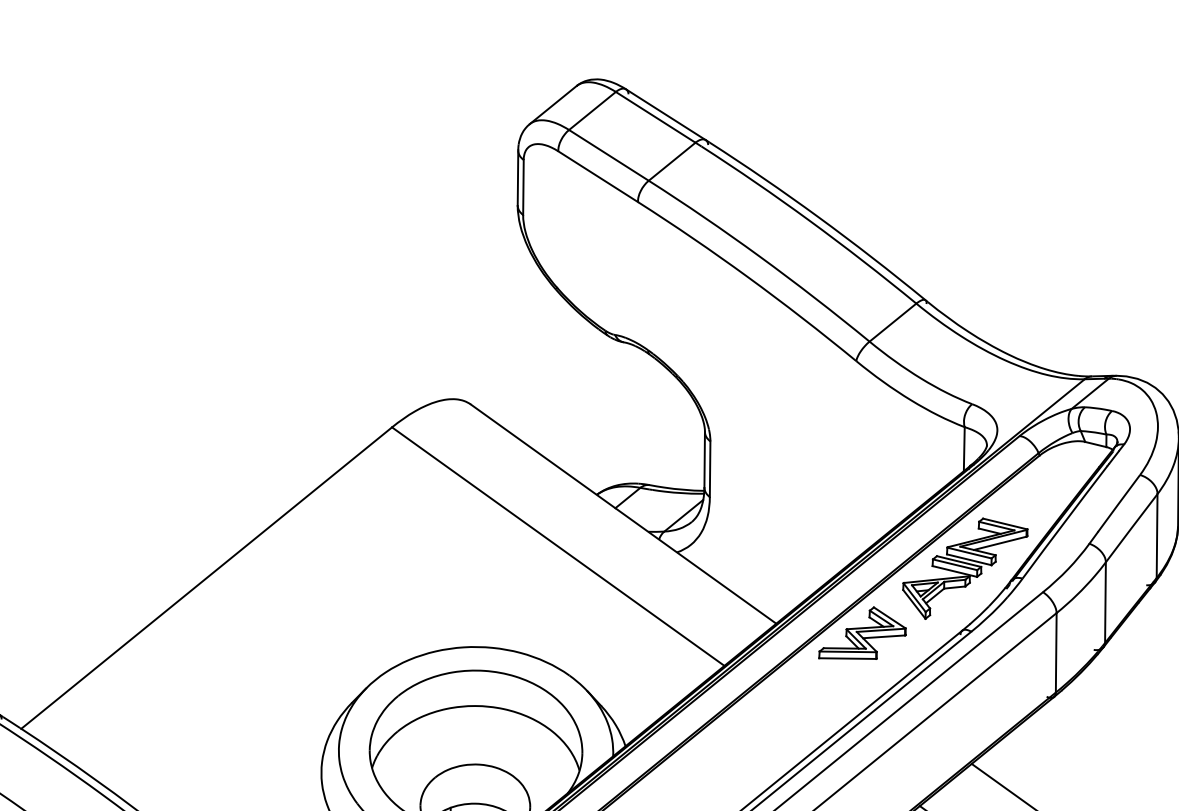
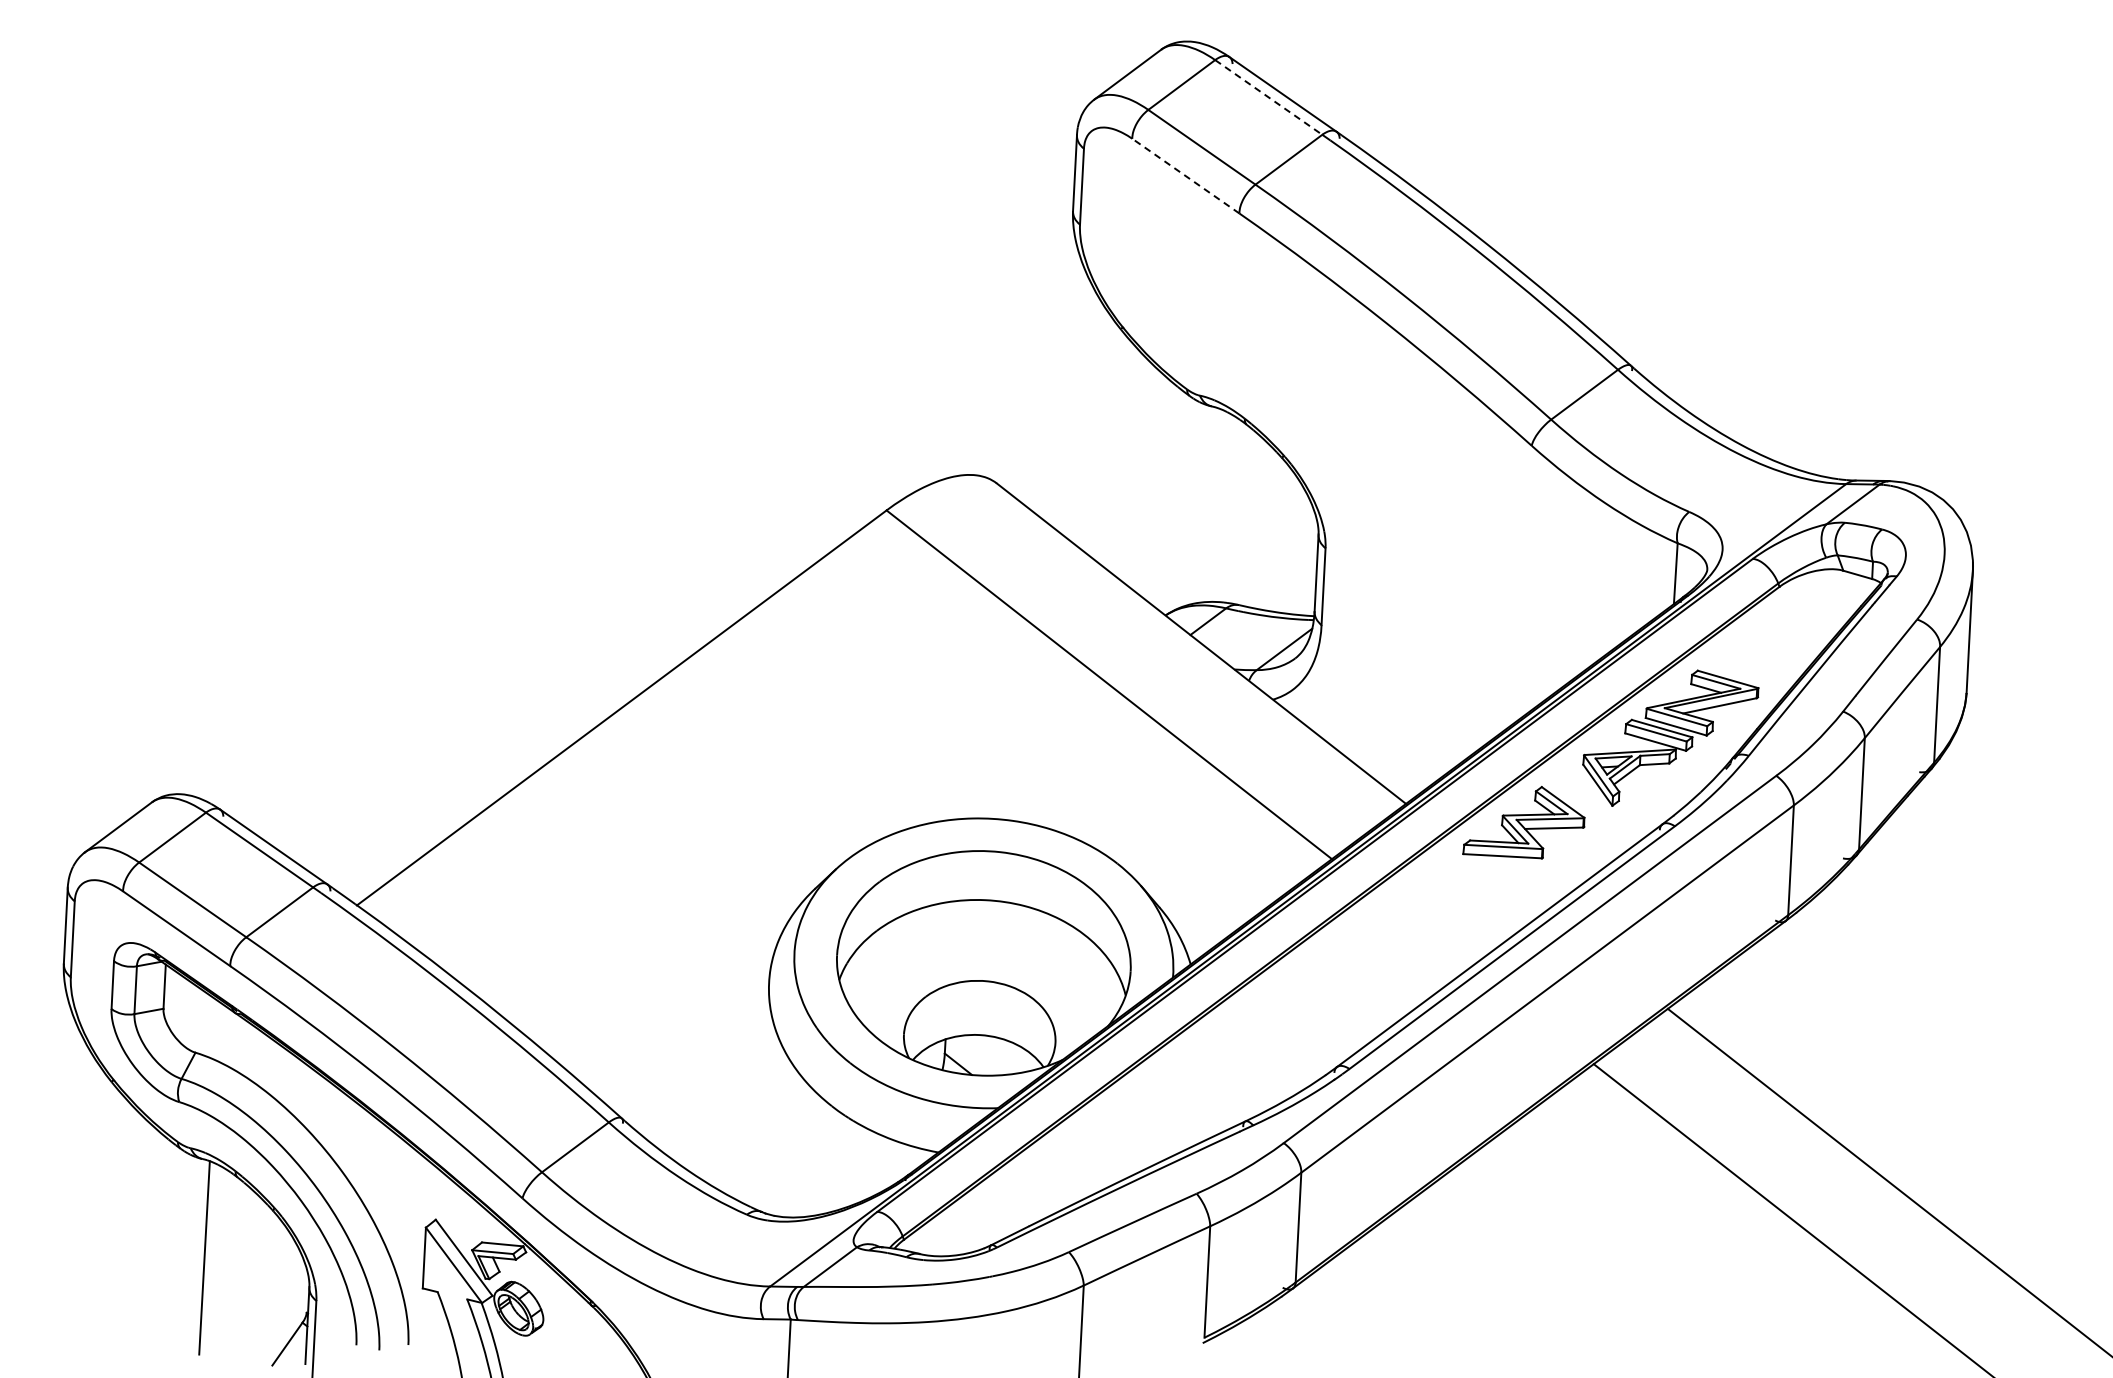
line: (656, 117) -> (1269, 97), solid -> dashed
line: (597, 176) -> (1185, 175), solid -> dashed

